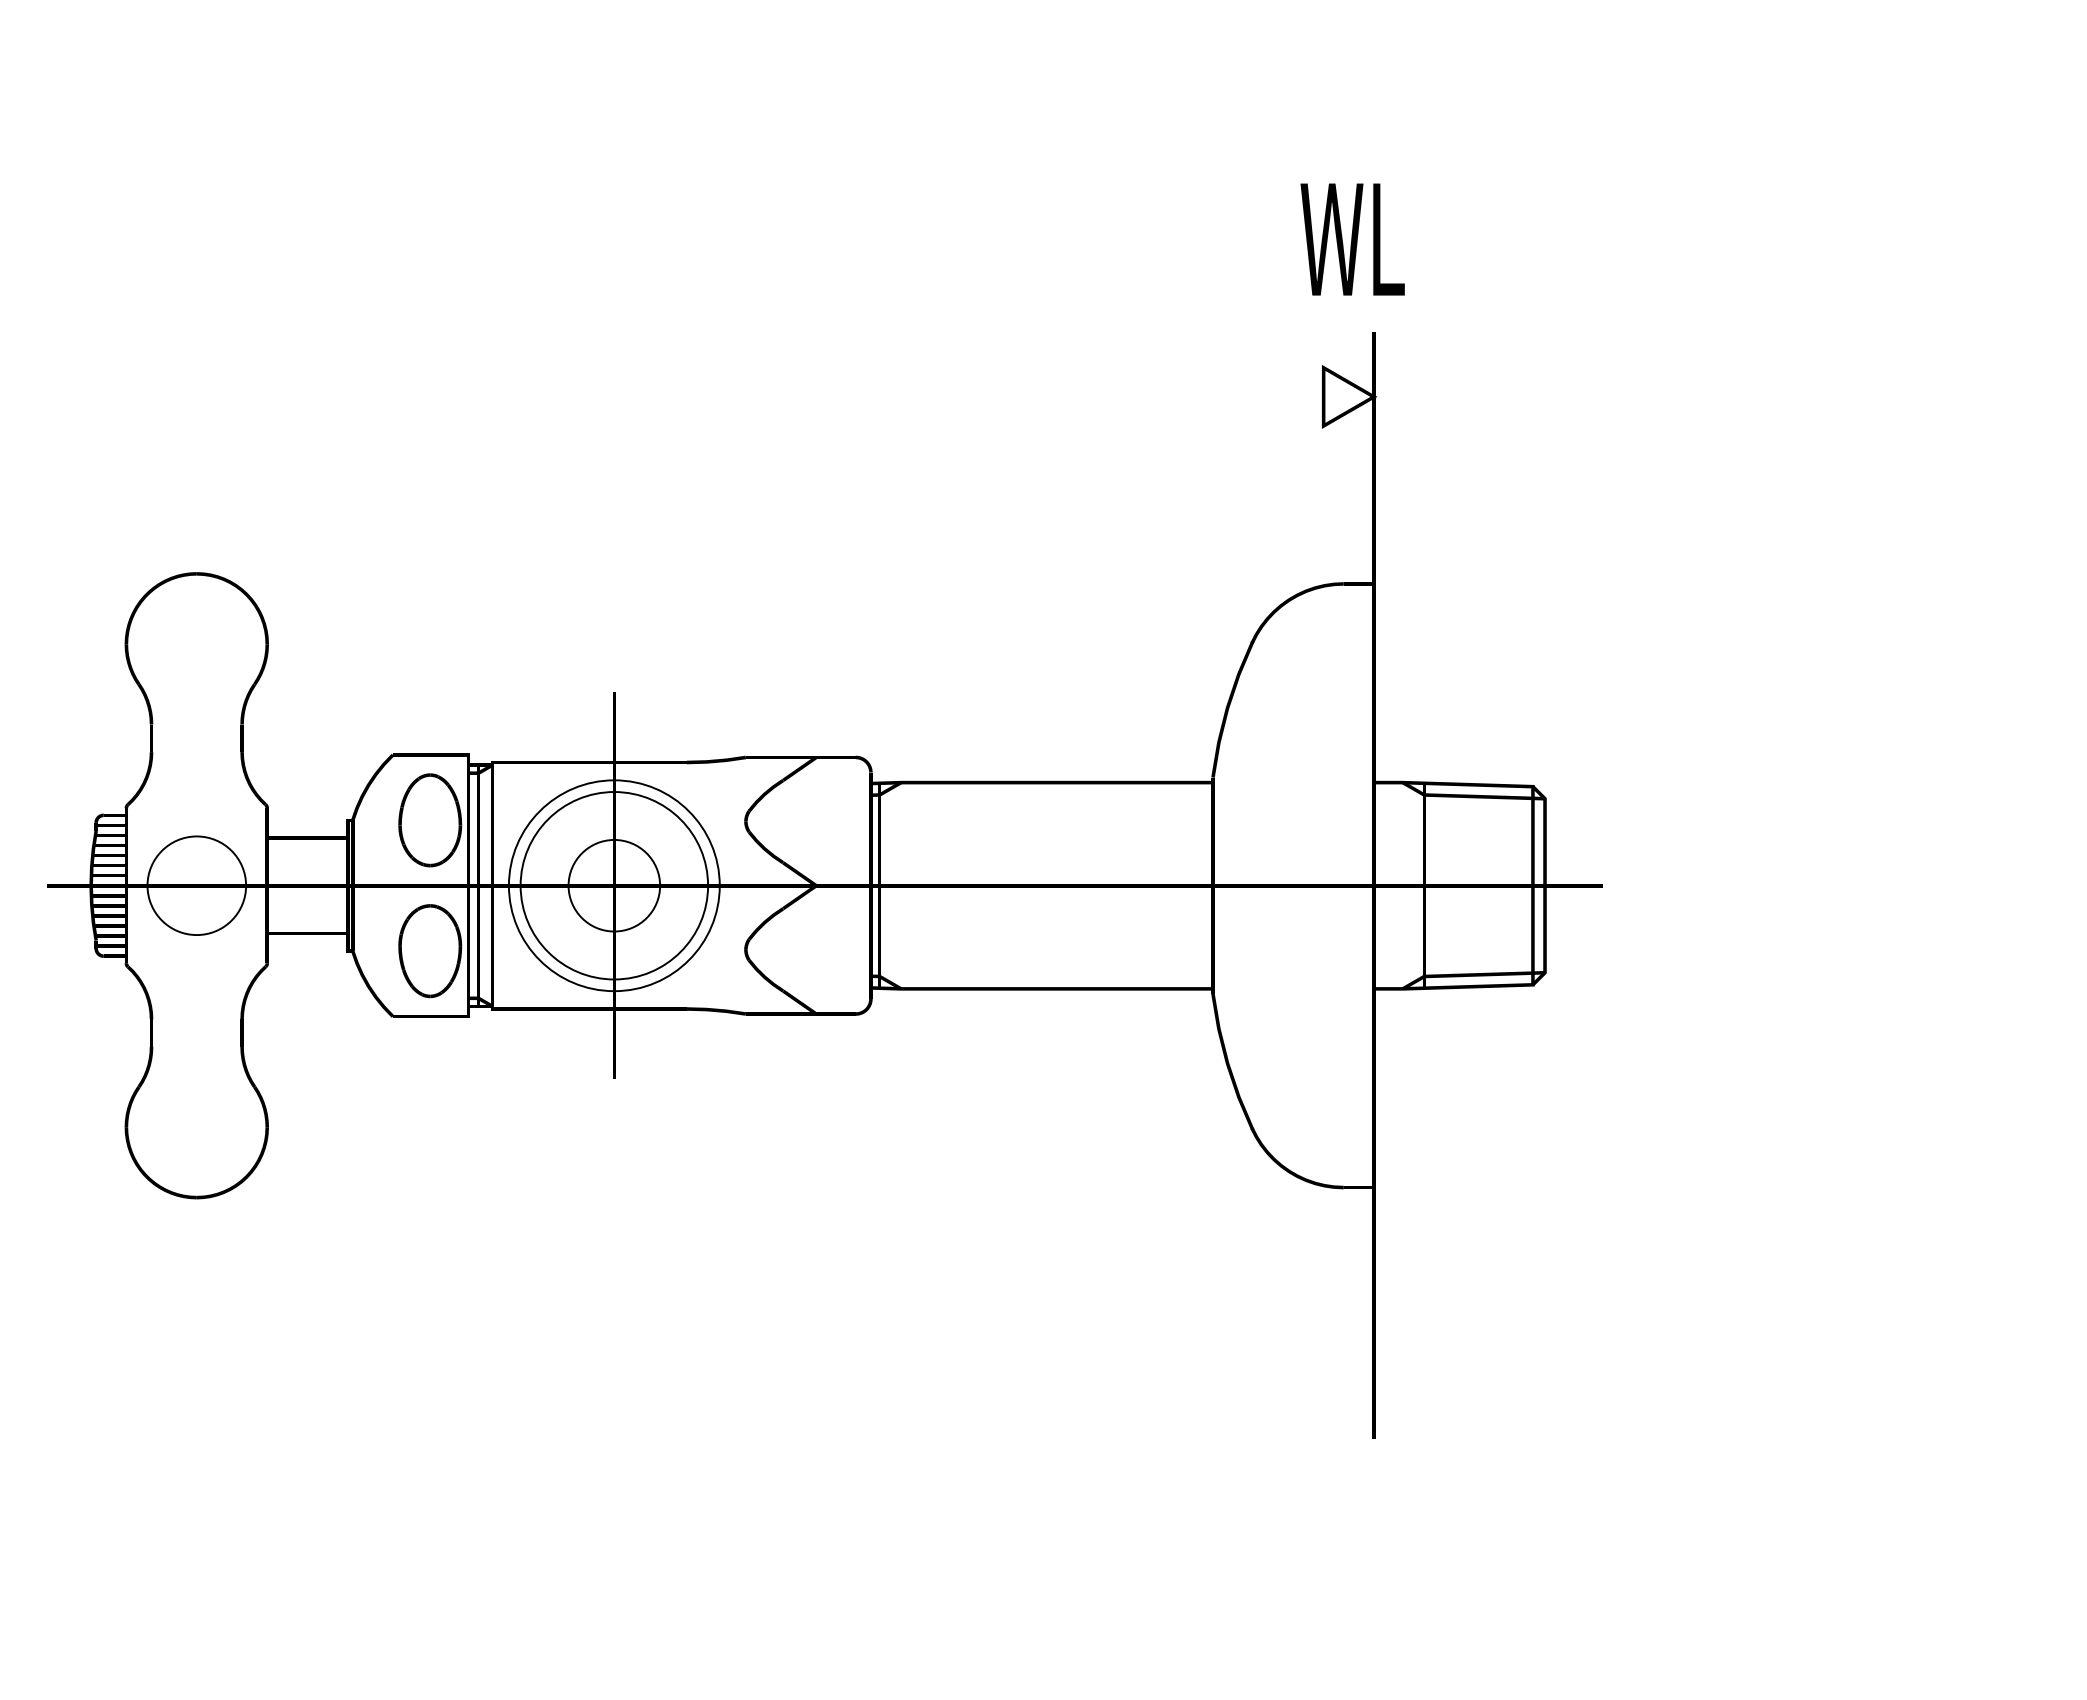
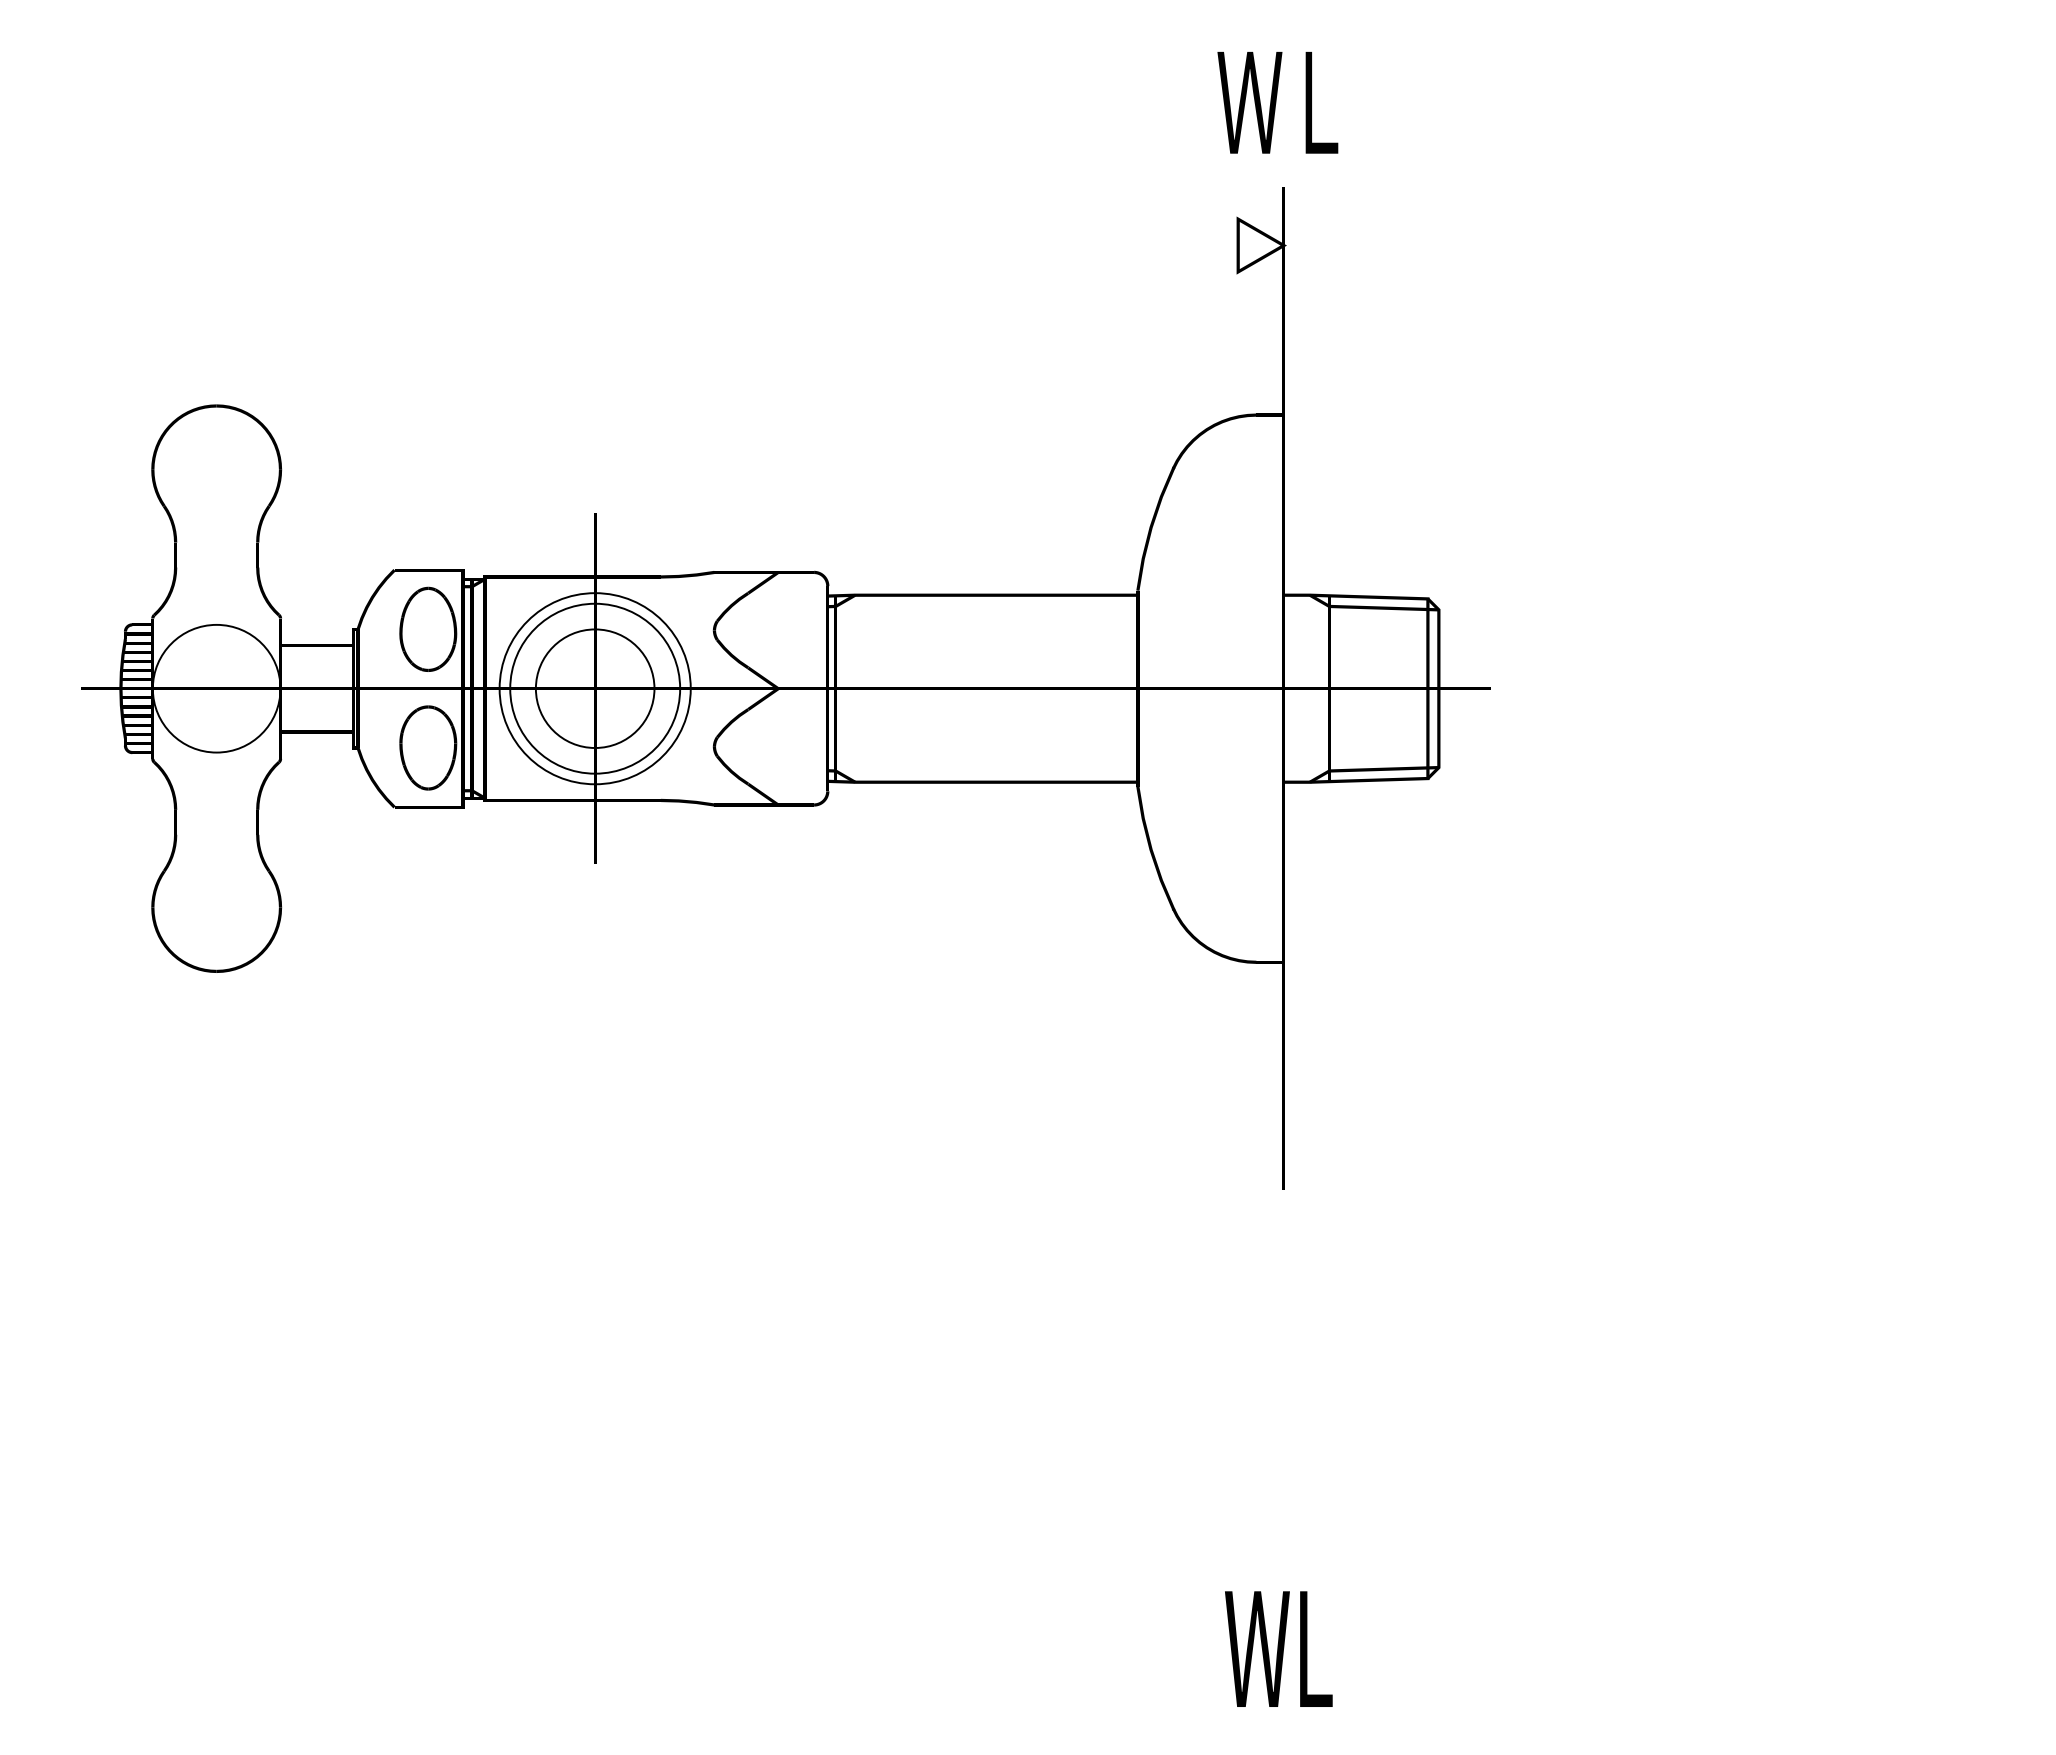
text: (1367, 239) -> (1277, 102), WL -> ＷＬ
circle: (196, 885) -> (216, 688), size x1.43
circle: (613, 885) -> (594, 688), size x1.43

